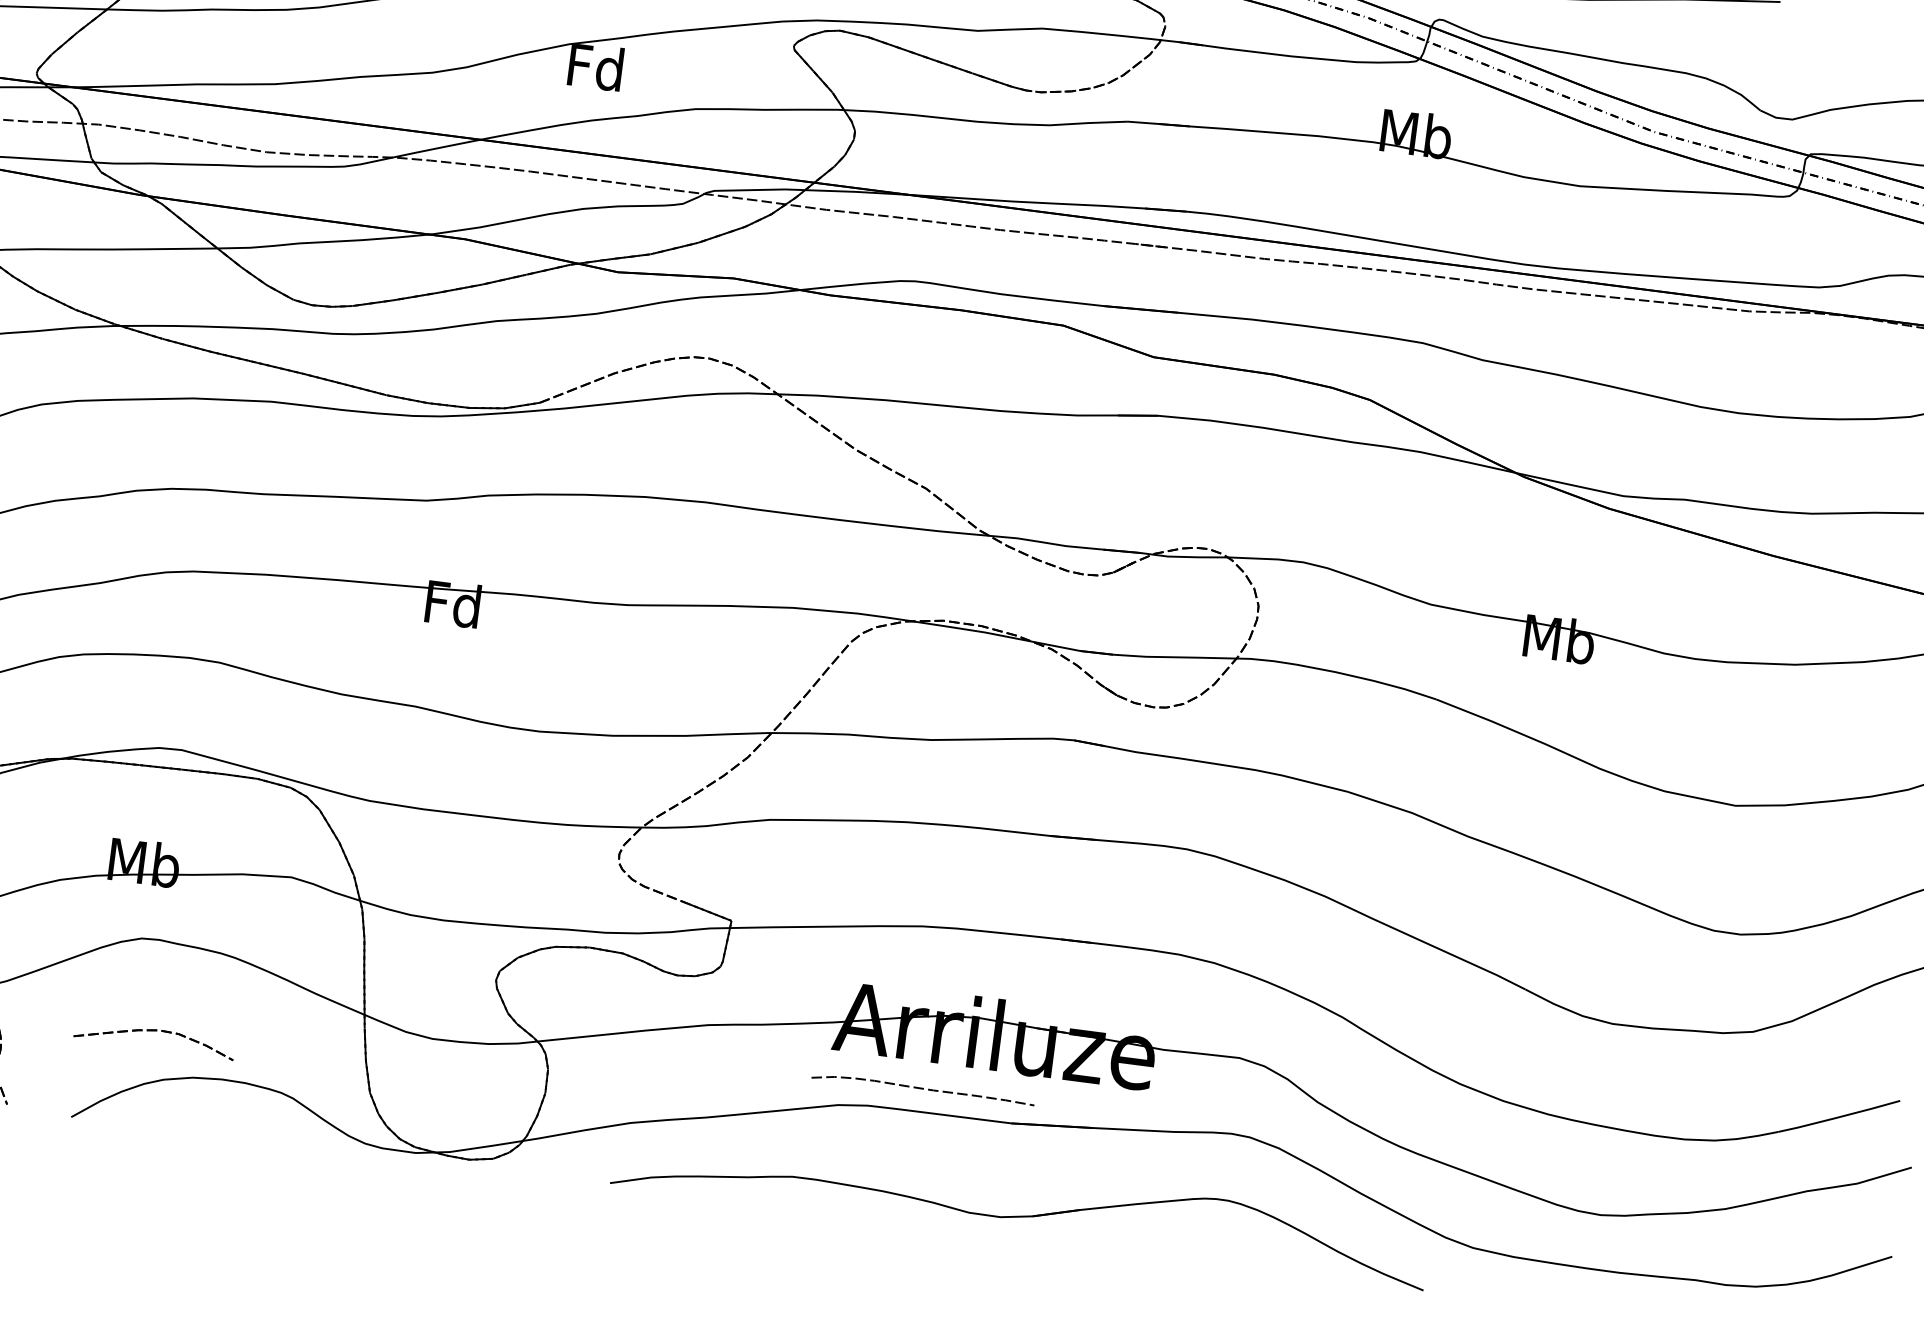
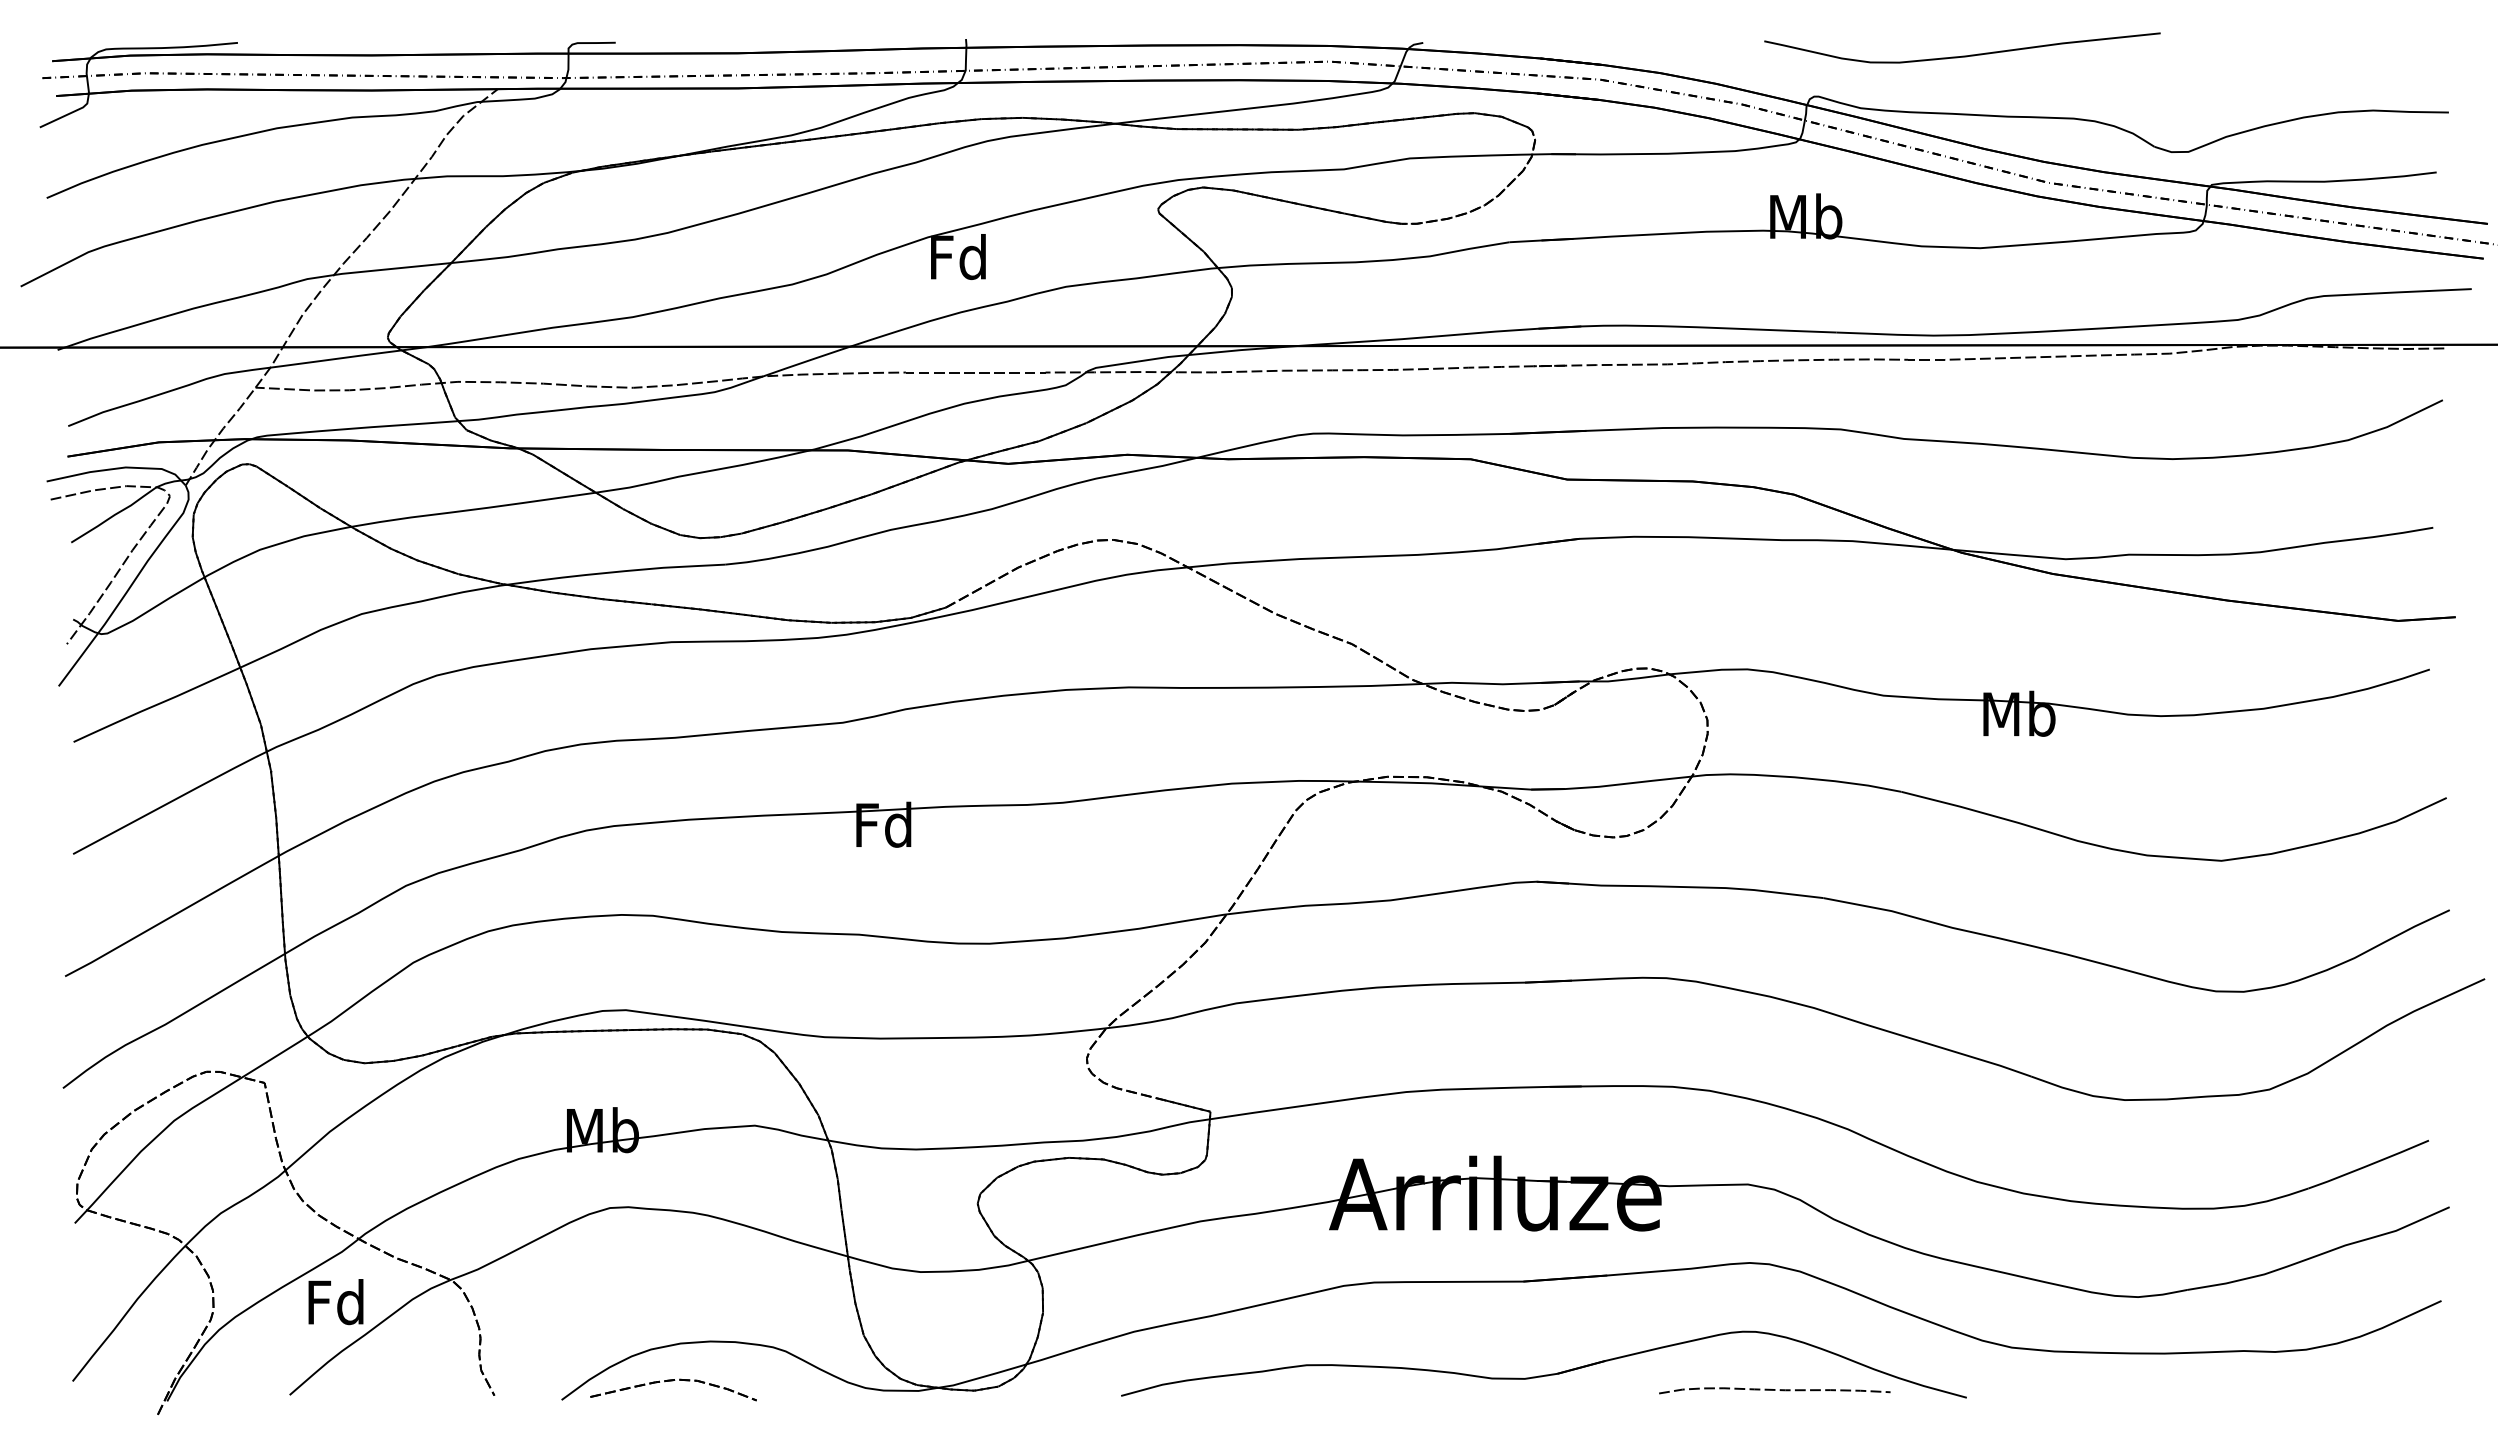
part: (154, 1031) -> (672, 1381), moved
curve: (922, 1089) -> (1774, 1390), moved

